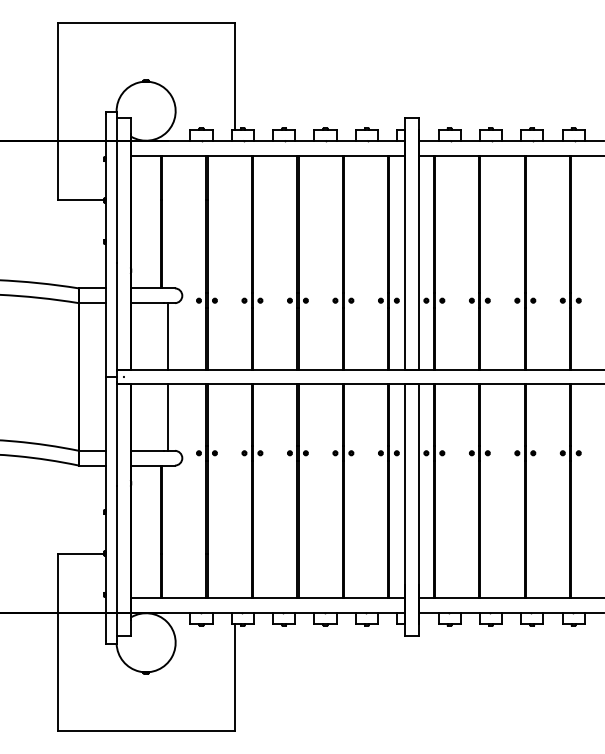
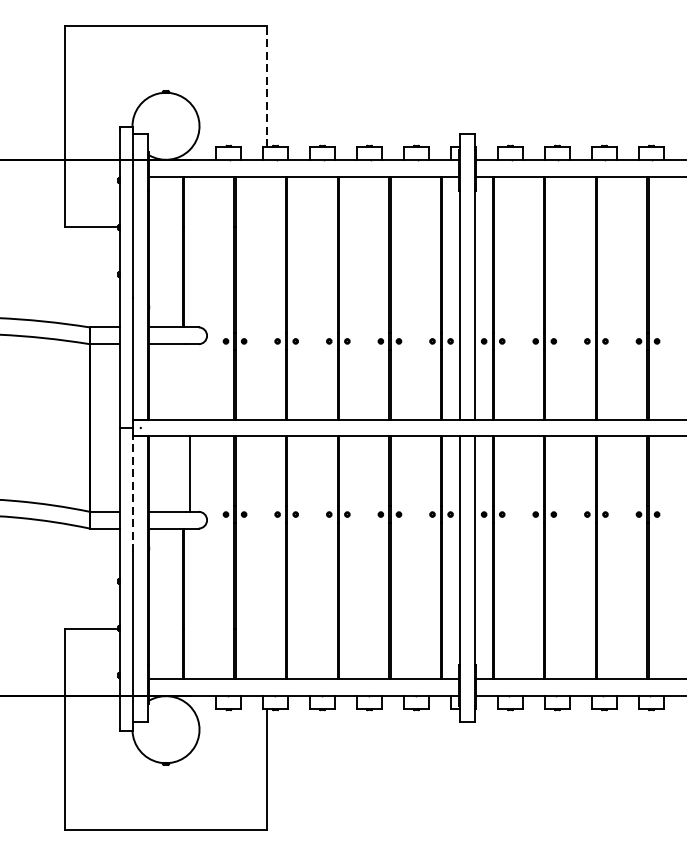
line: (234, 75) -> (266, 85), solid -> dashed
line: (167, 336) -> (190, 382), removed
line: (117, 434) -> (133, 493), solid -> dashed

